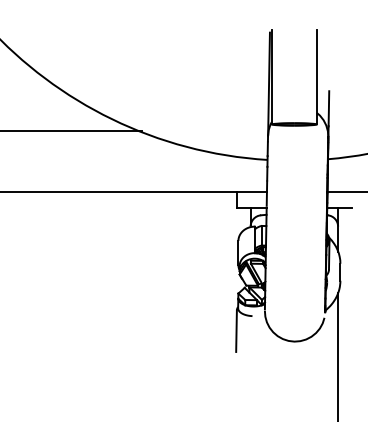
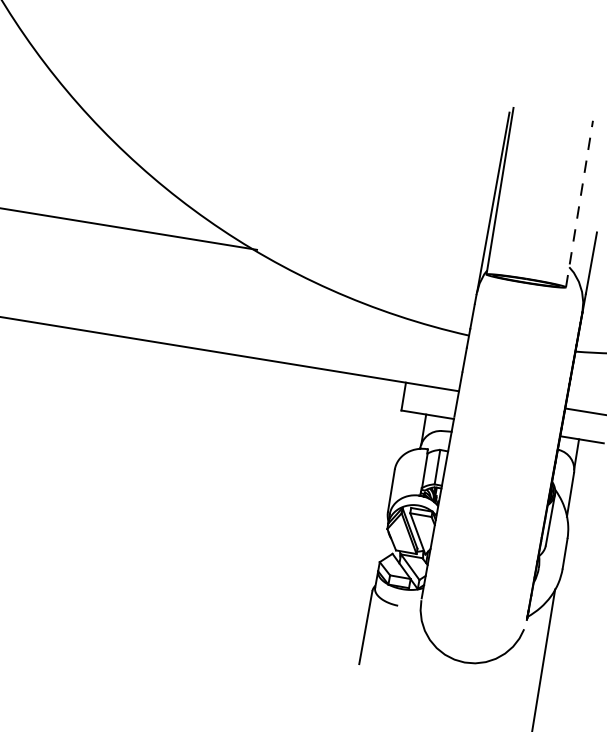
line: (316, 76) -> (578, 202), solid -> dashed

